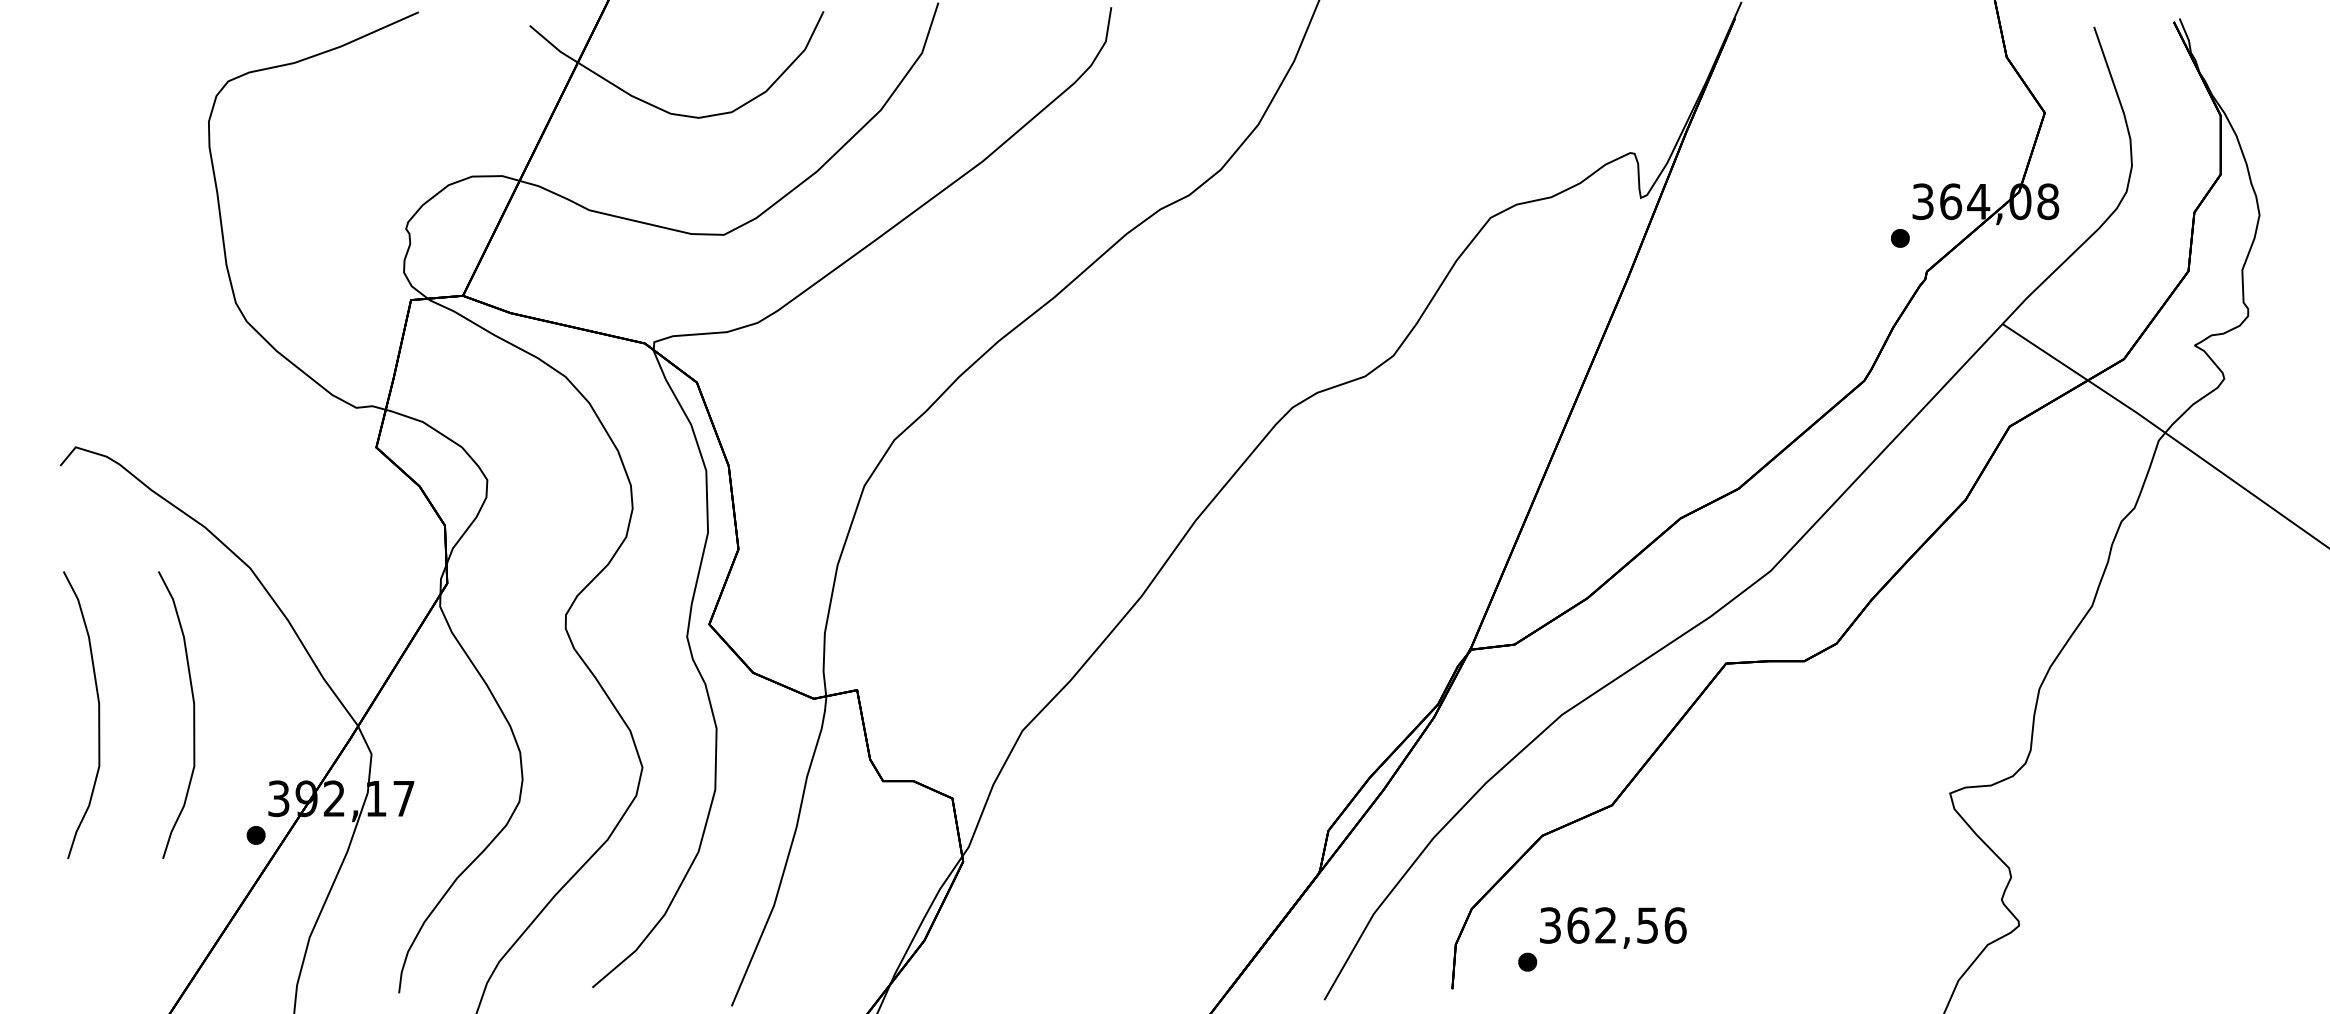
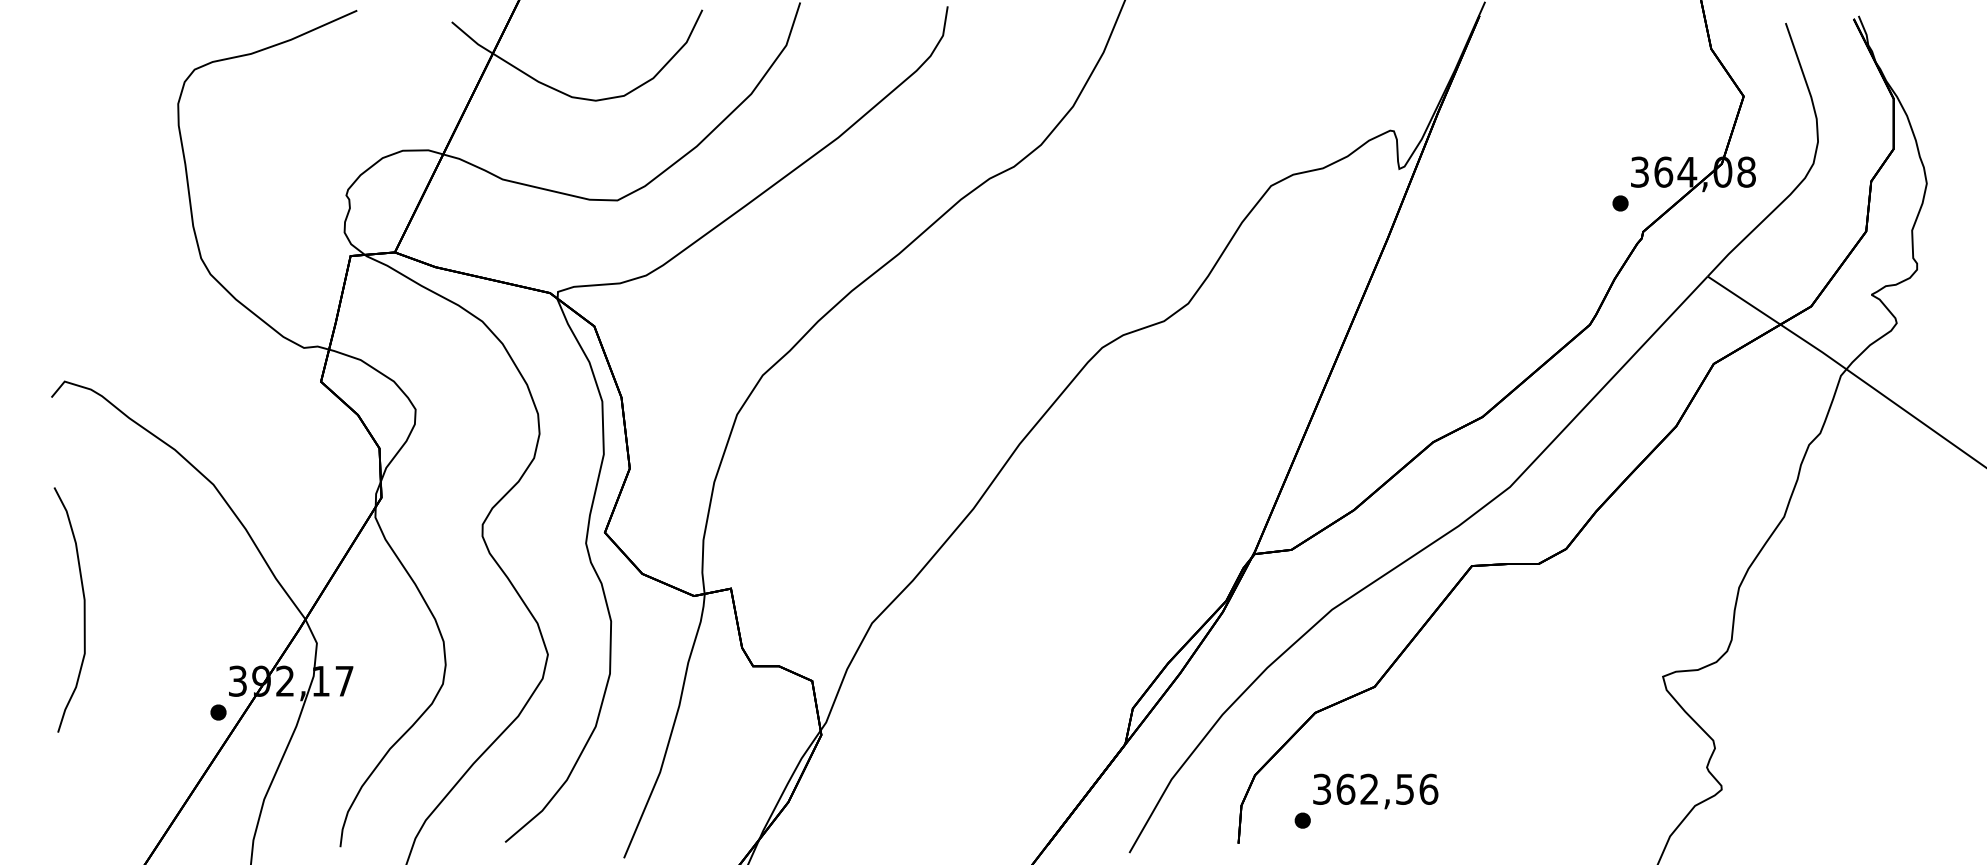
curve: (193, 715) -> (165, 610), removed

